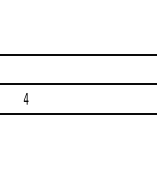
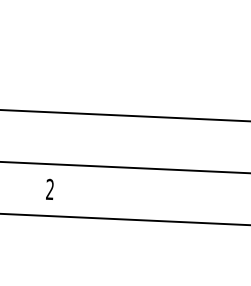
text: (25, 98) -> (48, 188), 4 -> 2

